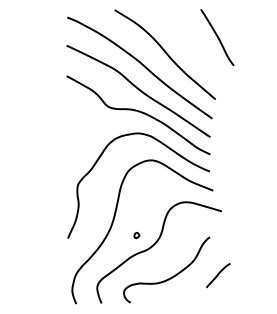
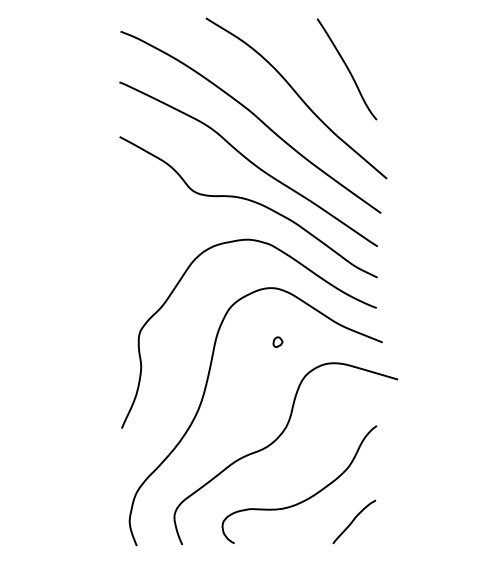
curve: (217, 37) -> (347, 69), moved
part: (136, 235) -> (277, 342), moved
line: (218, 275) -> (354, 521), moved

